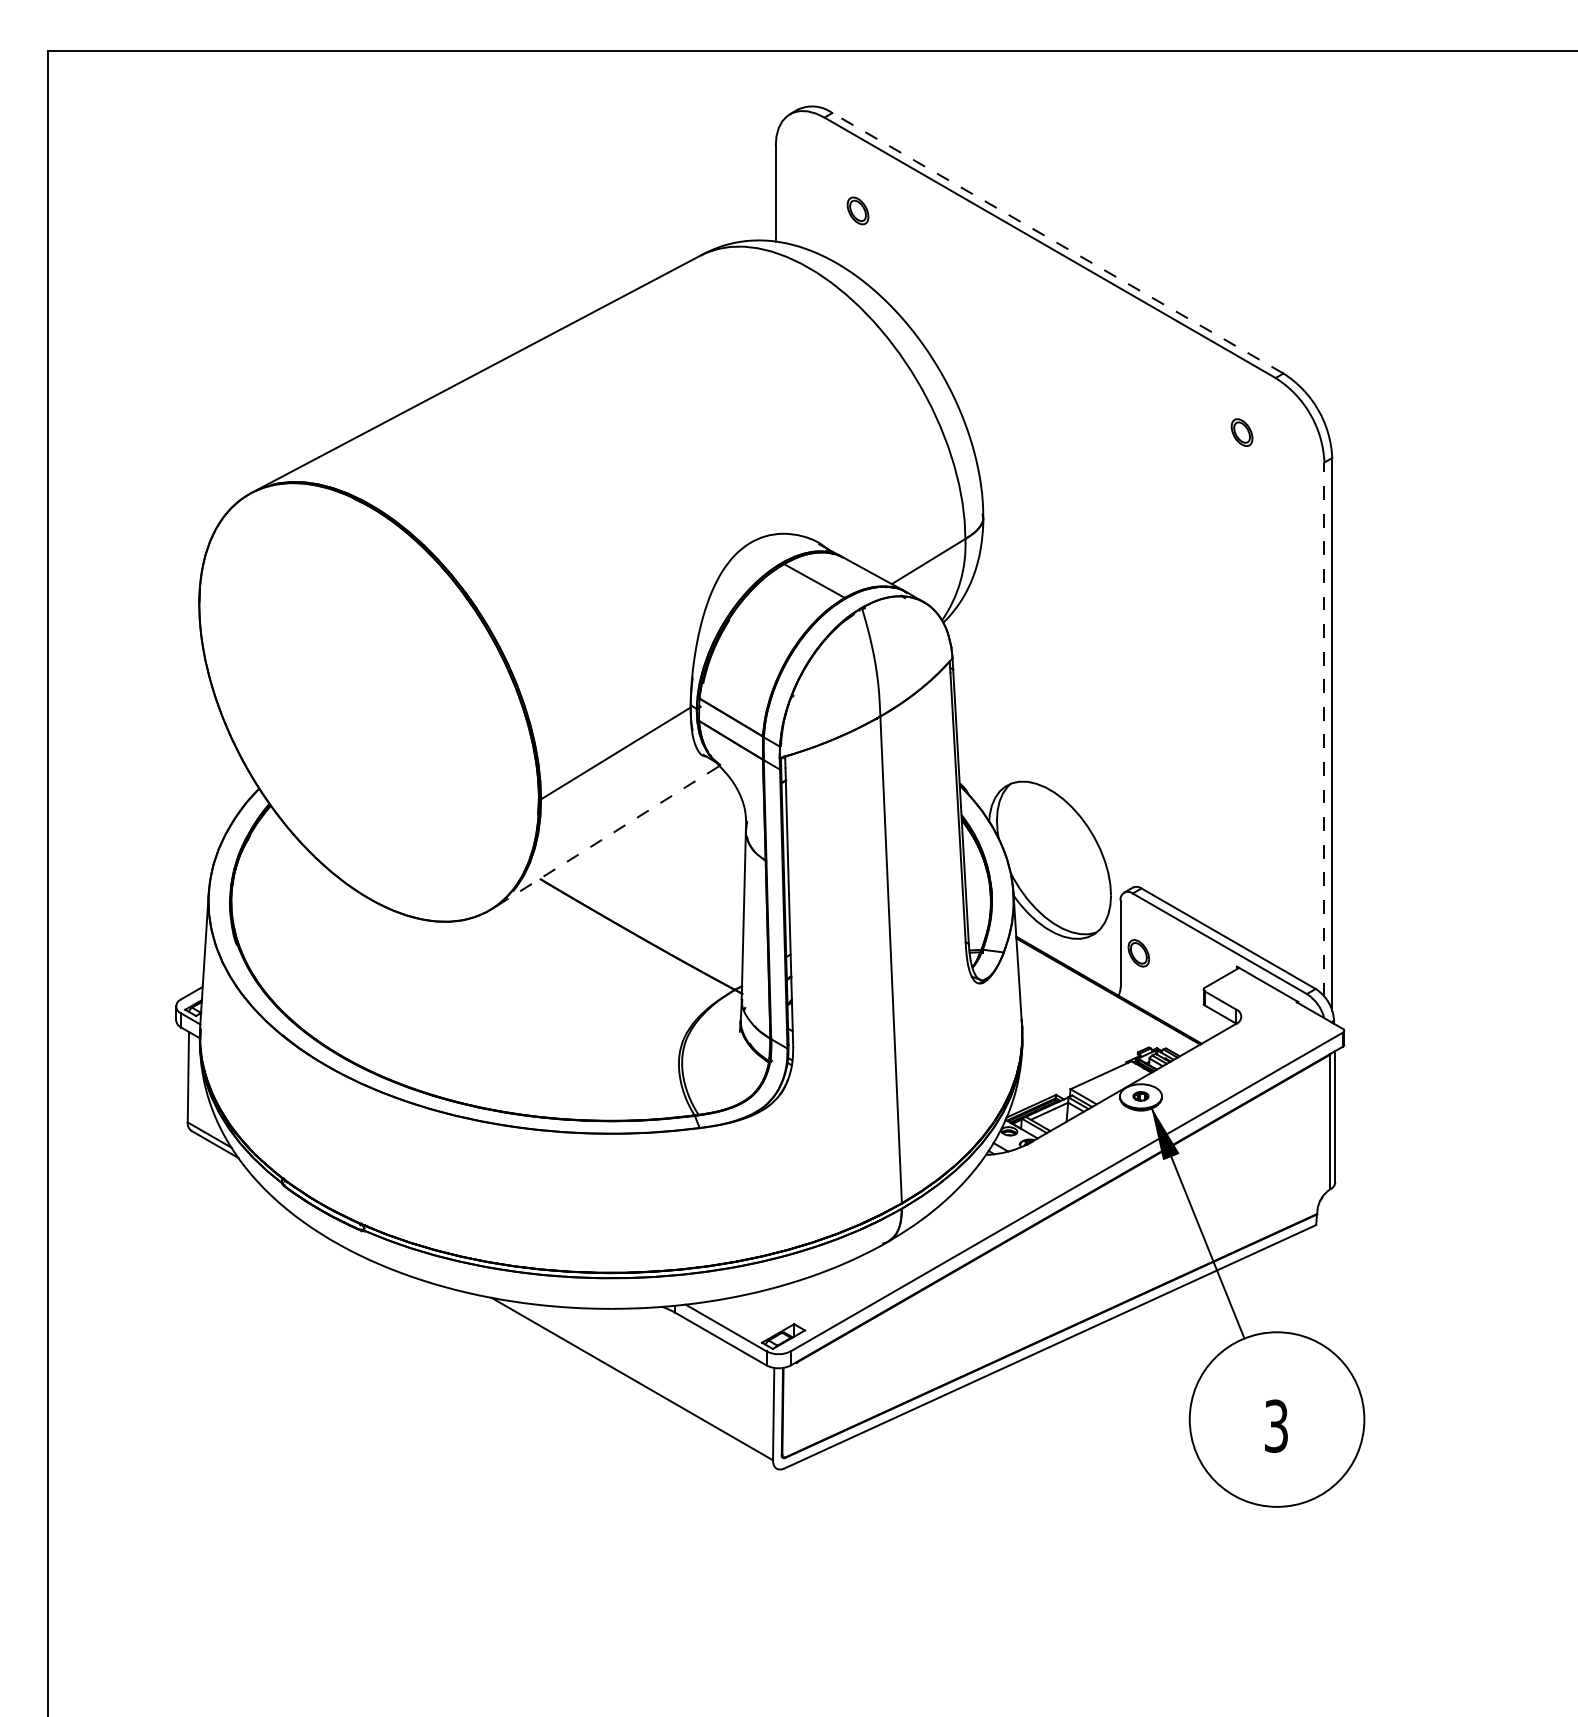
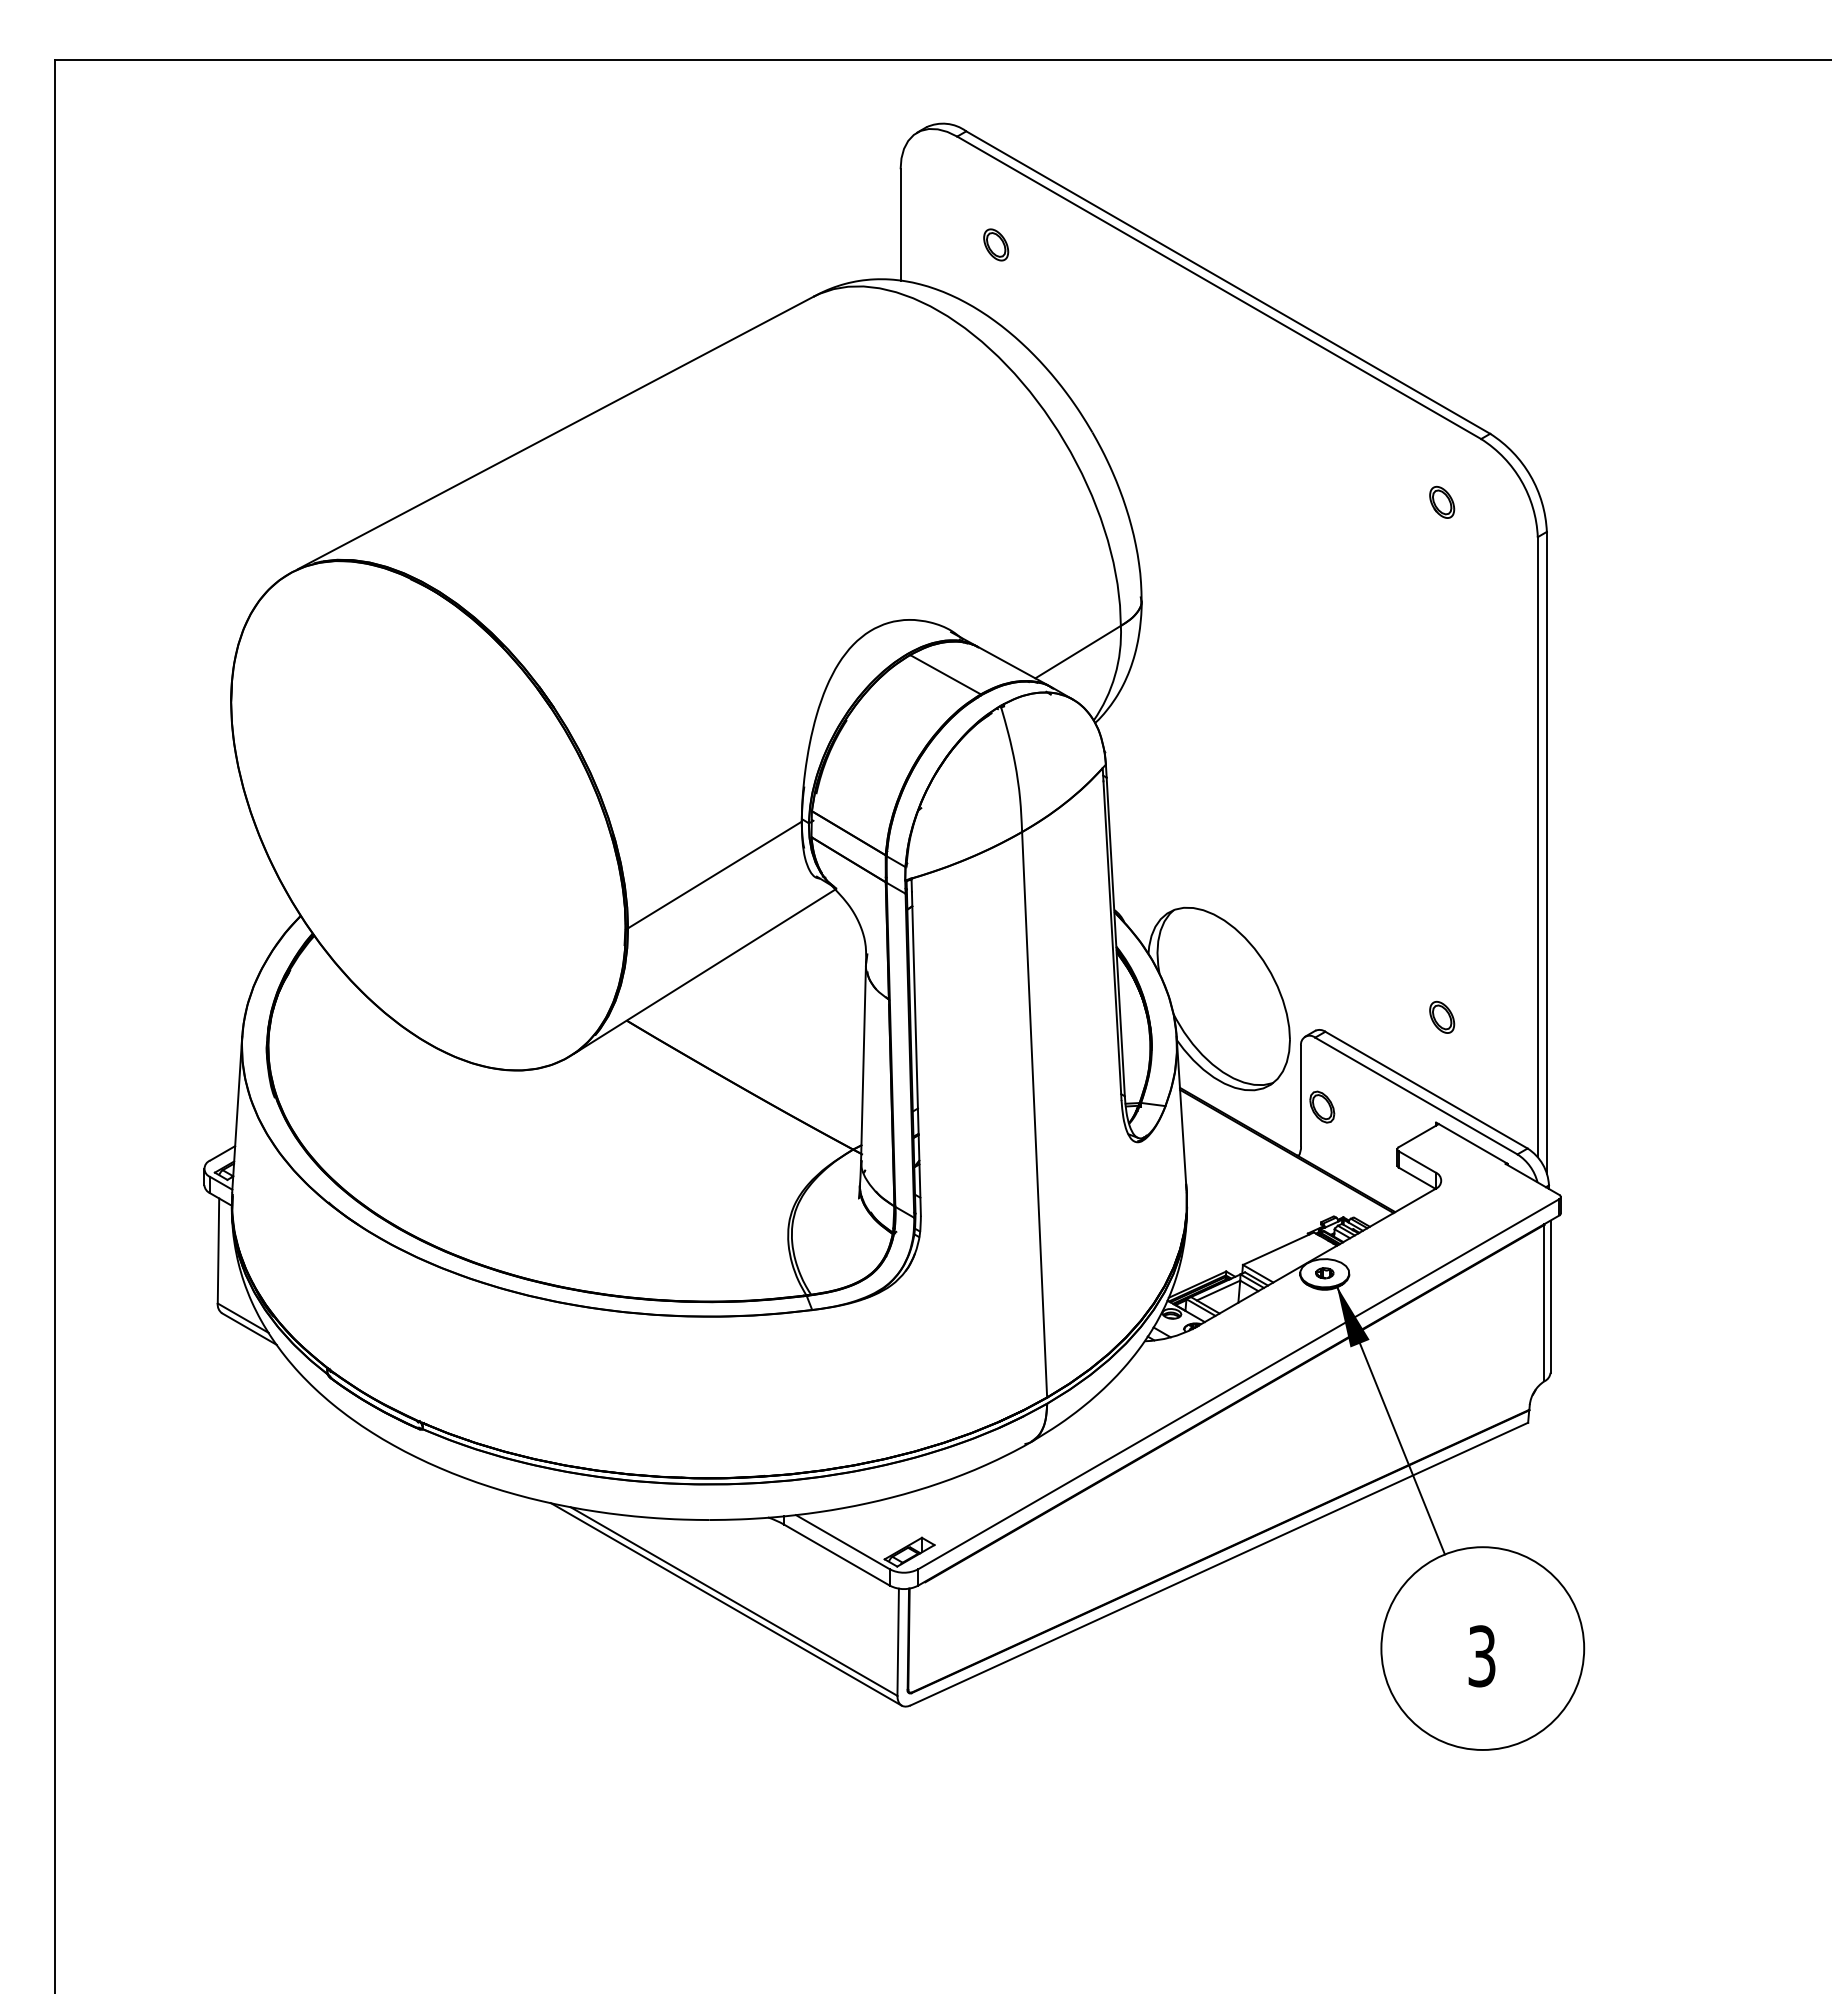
line: (1057, 243) -> (1227, 282), dashed -> solid
line: (1324, 728) -> (1537, 846), dashed -> solid
line: (608, 835) -> (706, 970), dashed -> solid
part: (1242, 875) -> (1442, 1016), added
line: (624, 1381) -> (725, 1604), added

